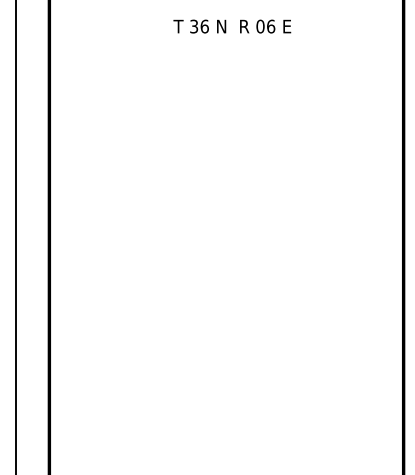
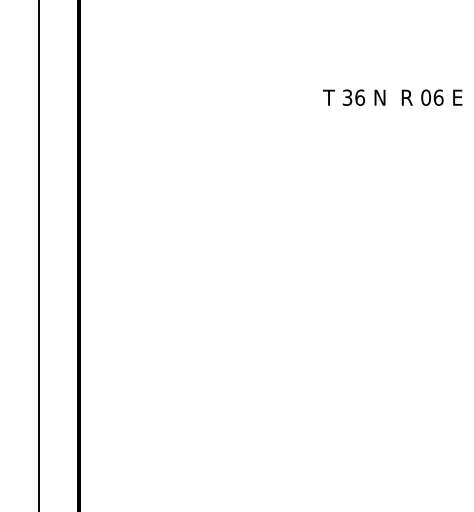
text: (232, 26) -> (392, 97), moved

